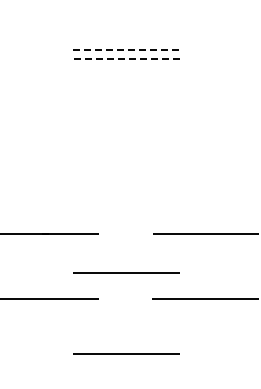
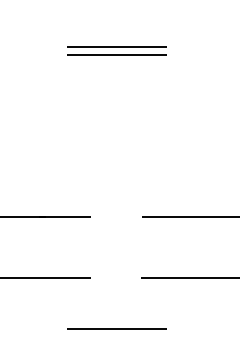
line: (126, 50) -> (117, 46), dashed -> solid
line: (126, 59) -> (117, 55), dashed -> solid
line: (126, 272) -> (117, 252), removed

